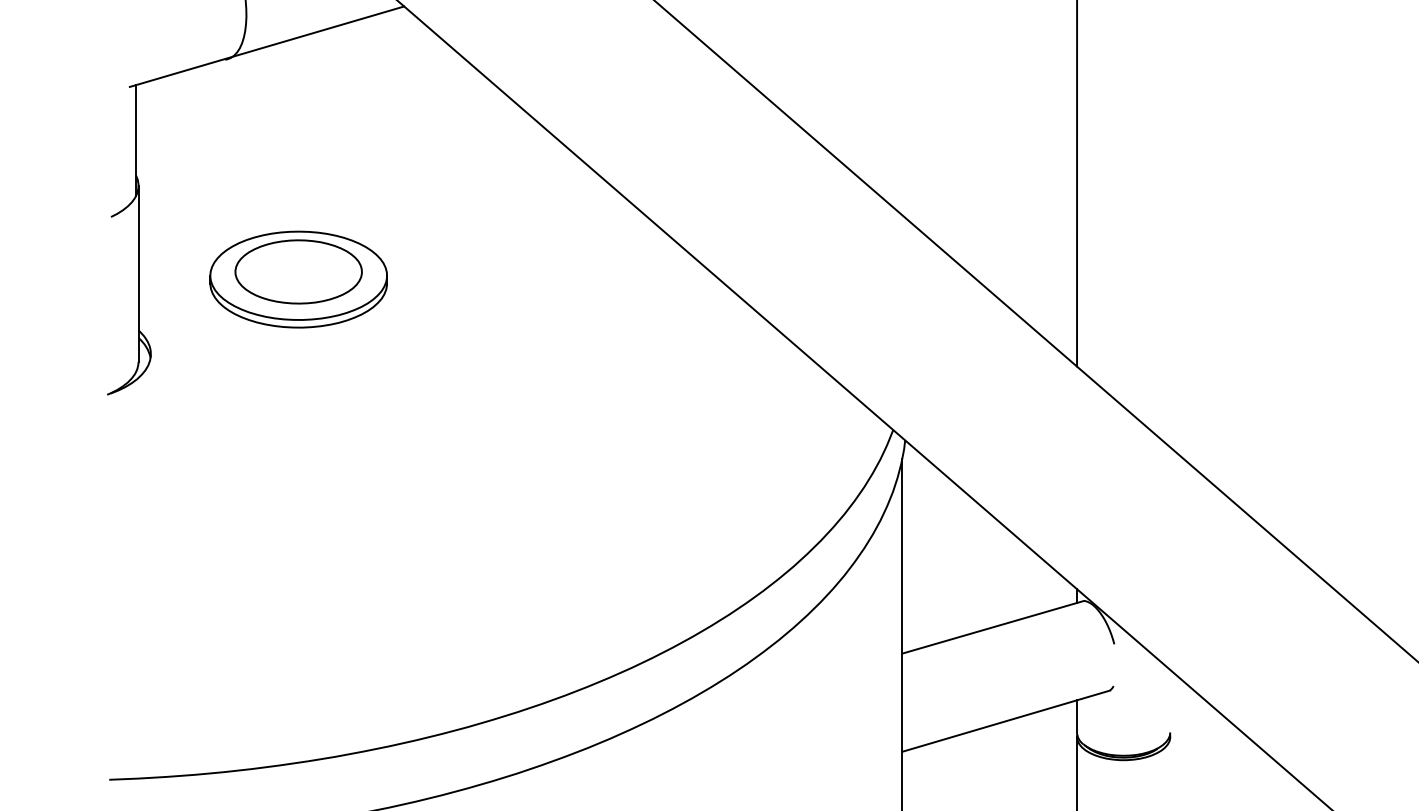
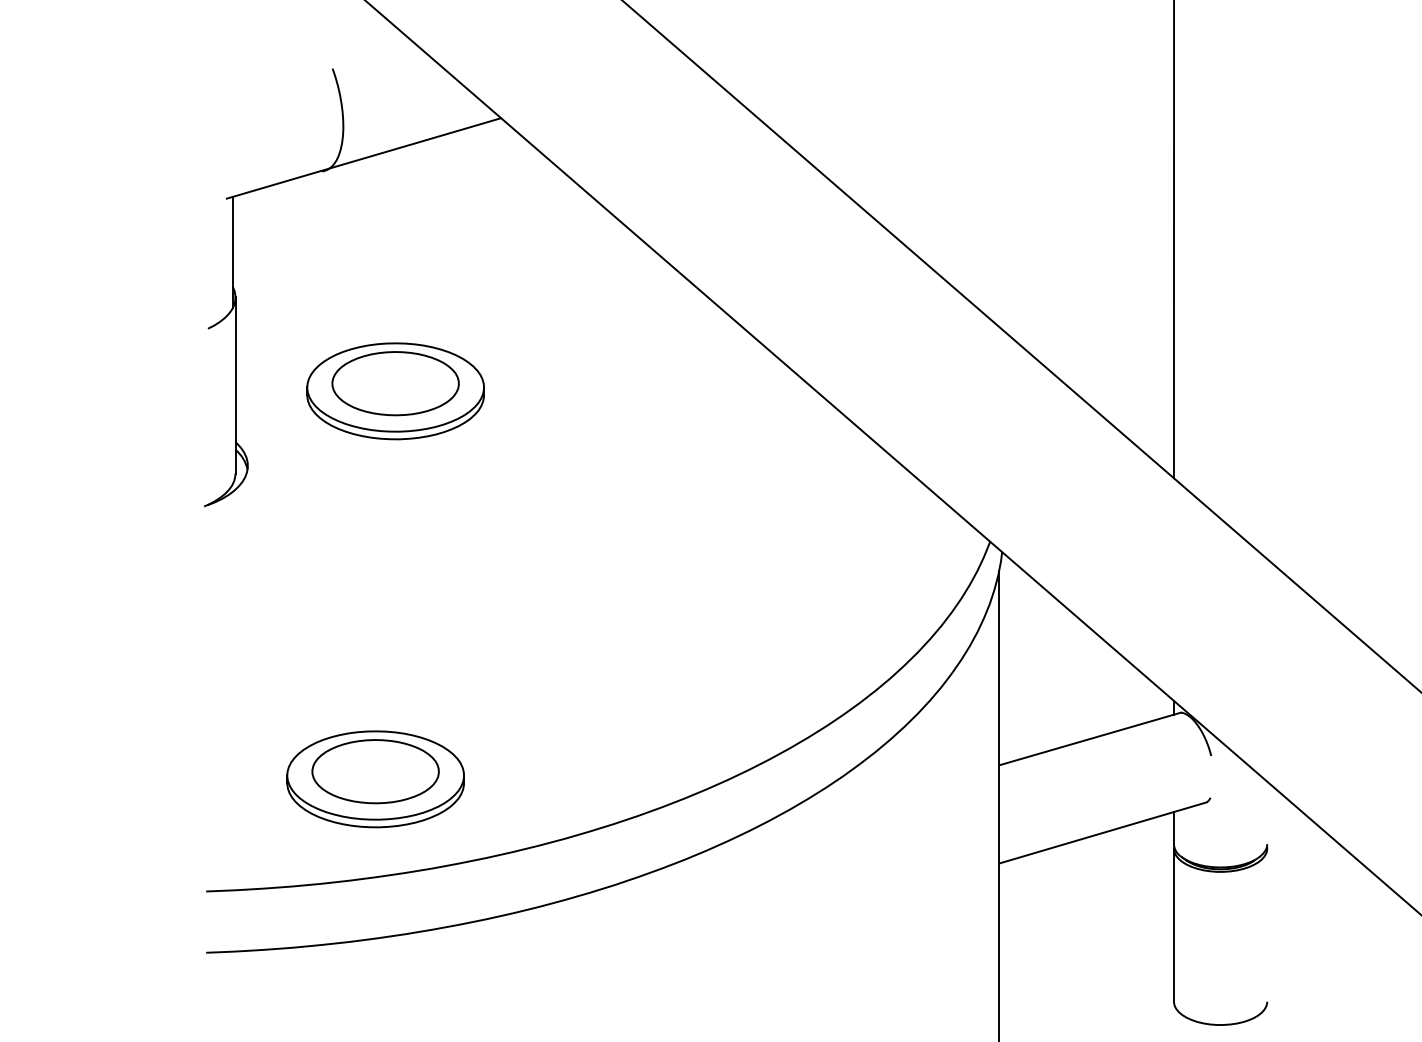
part: (278, 667) -> (375, 779), added

